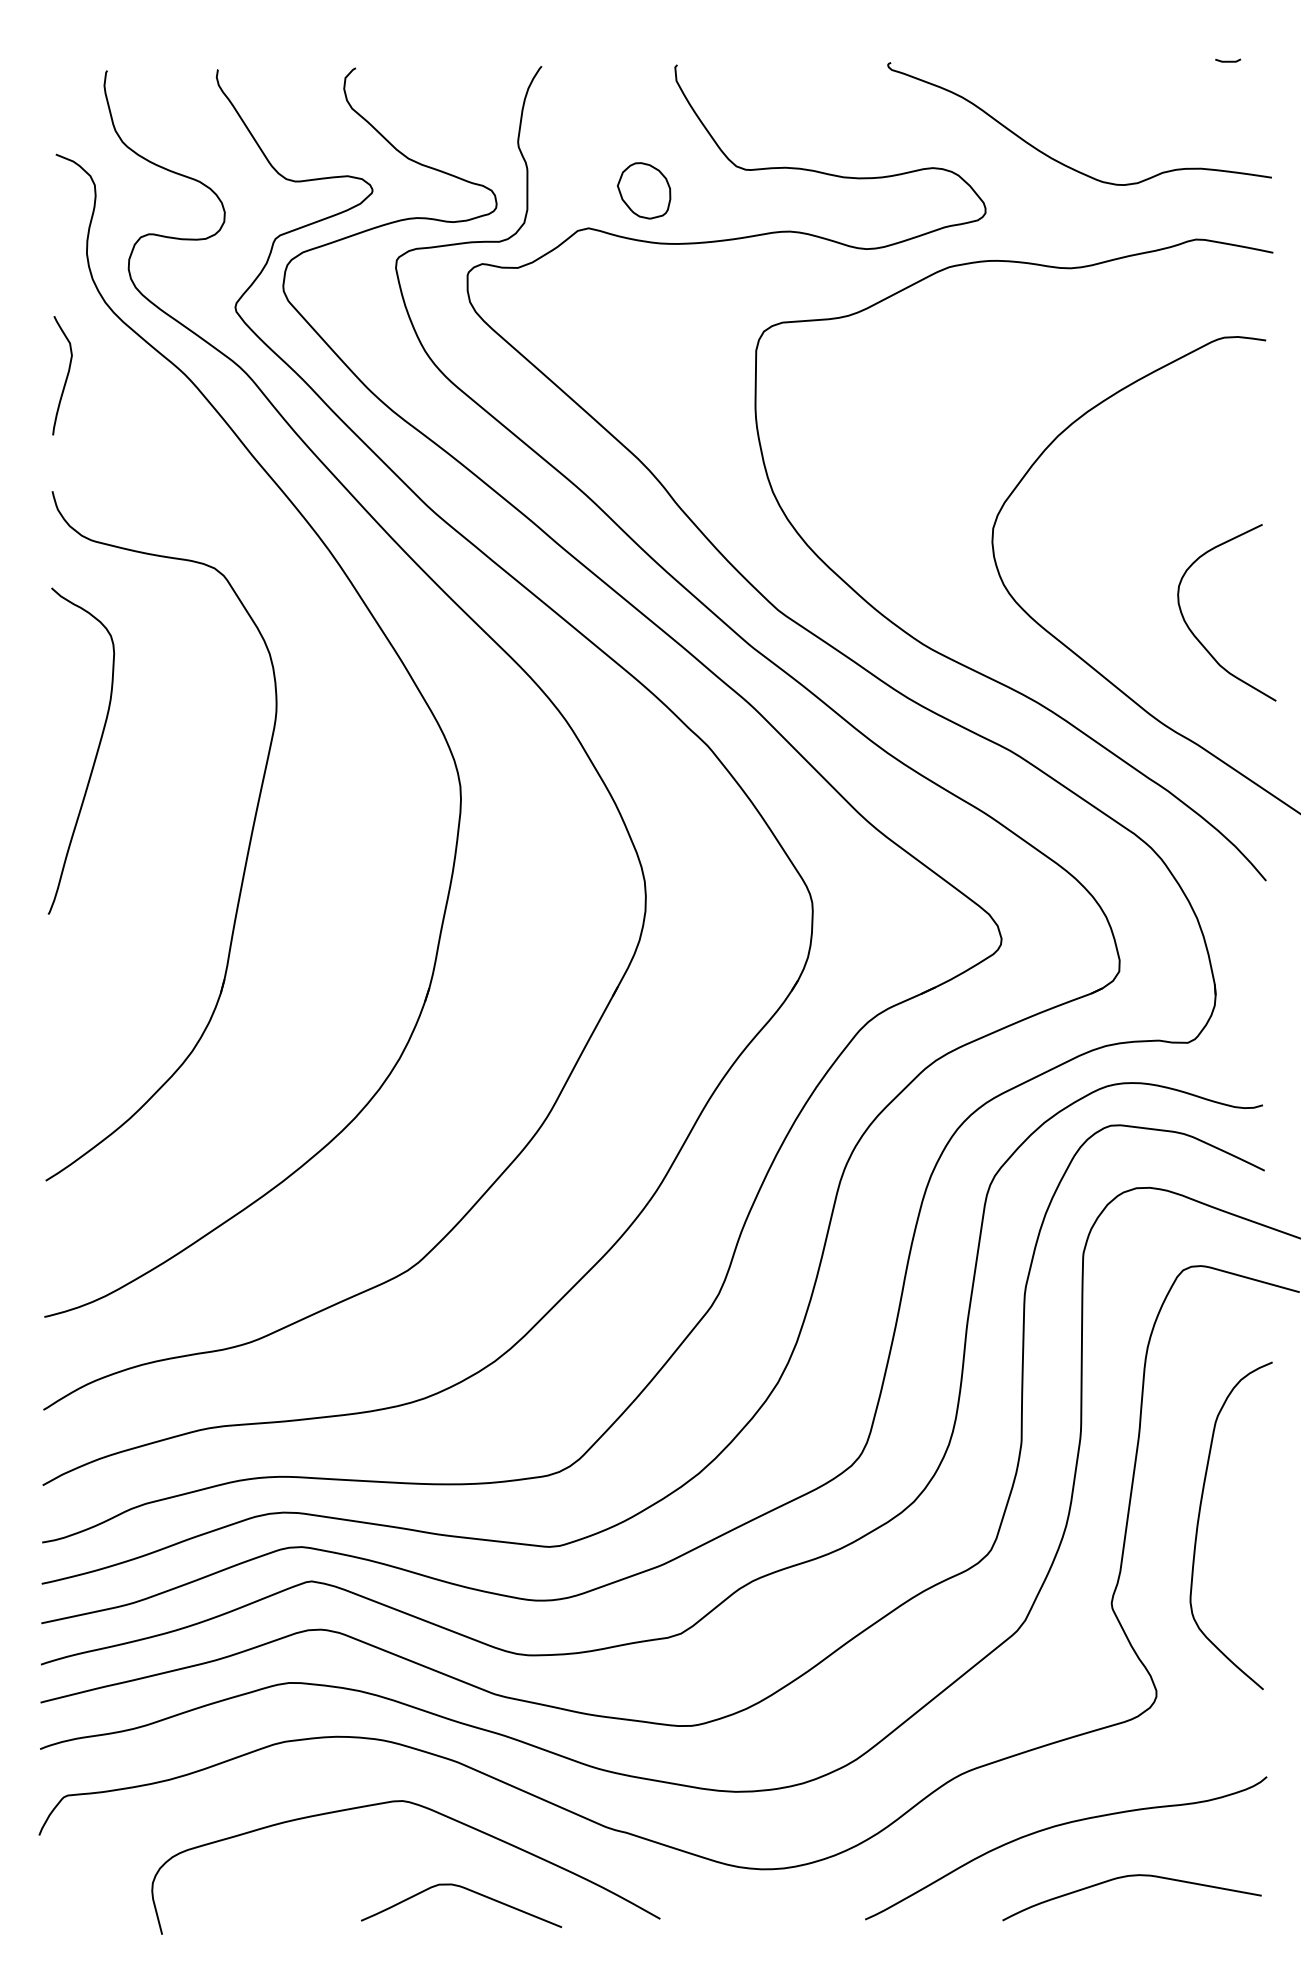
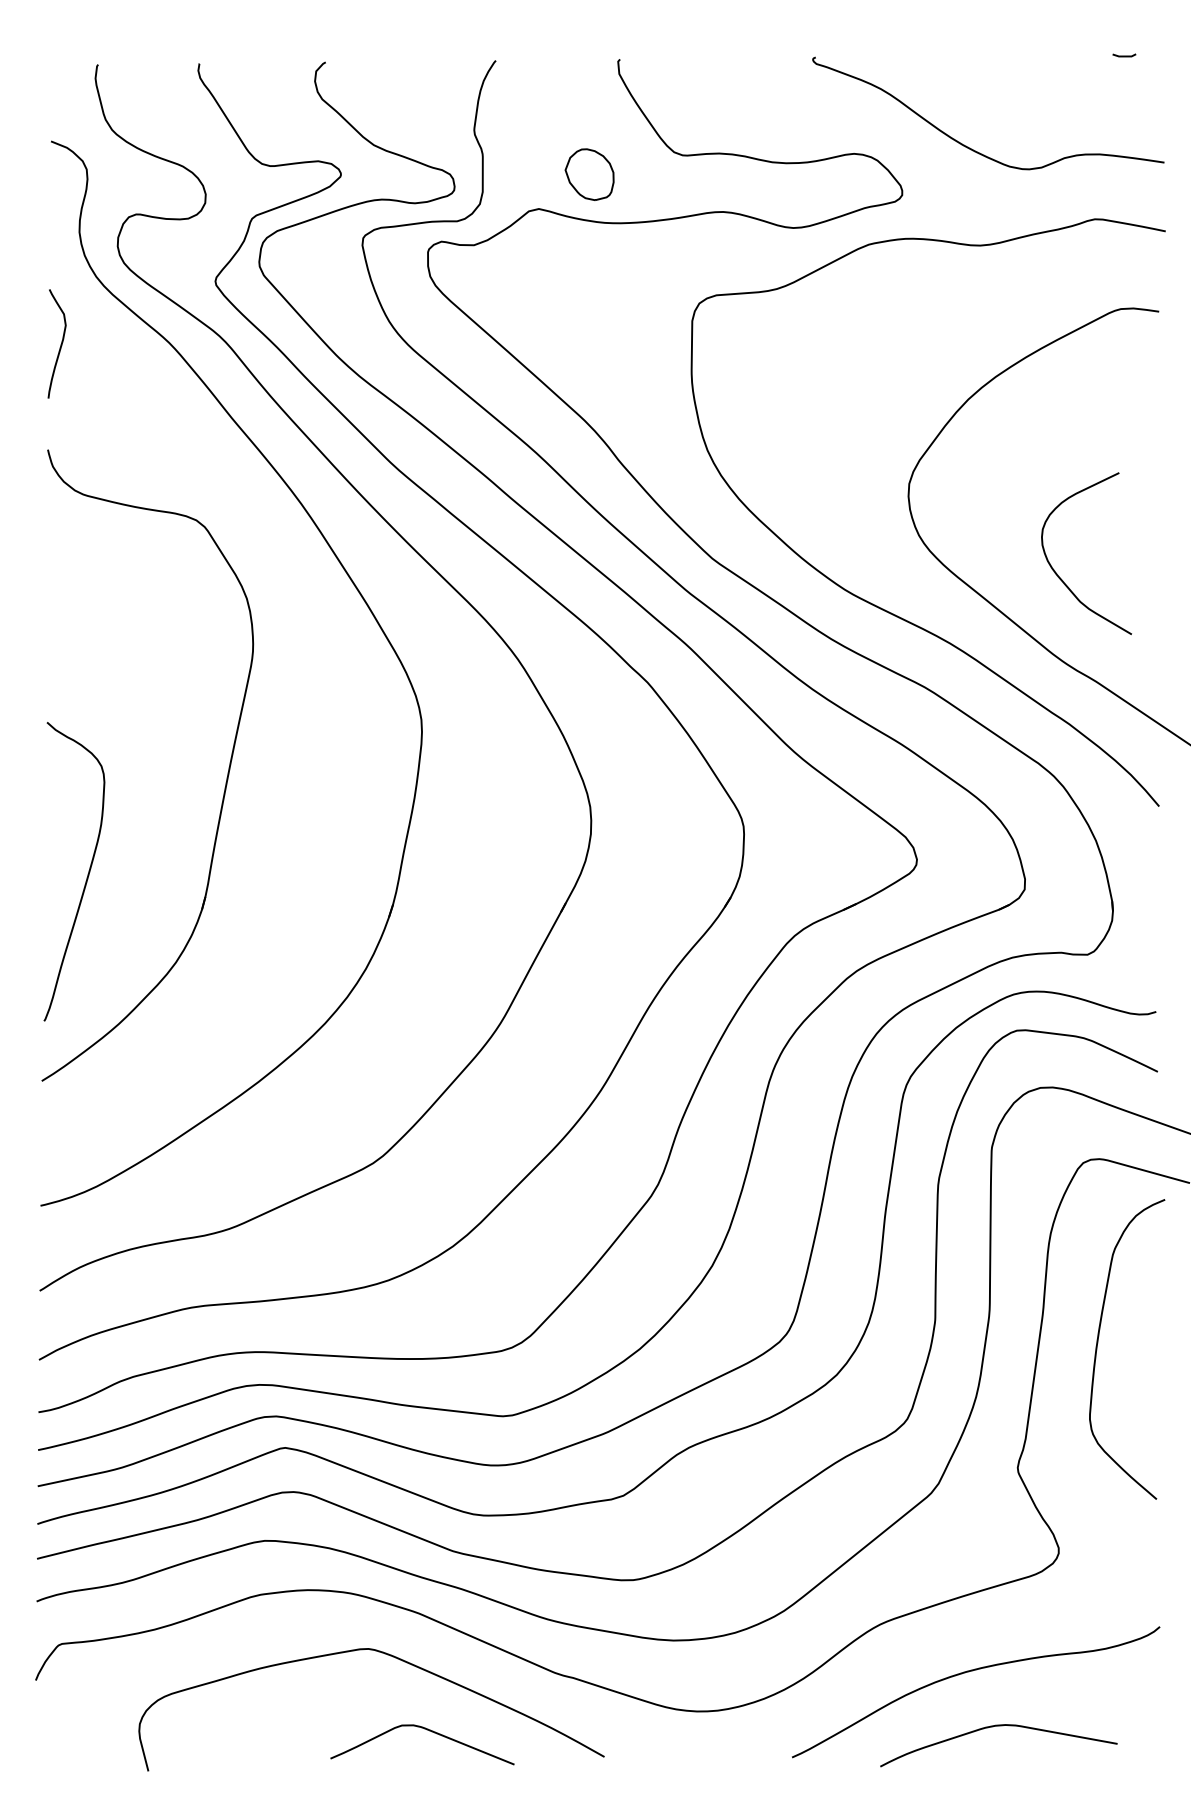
curve: (1197, 637) -> (1059, 576), moved
curve: (95, 754) -> (87, 874), moved
curve: (1199, 1520) -> (1098, 1344), moved
curve: (1126, 1877) -> (993, 1727), moved

